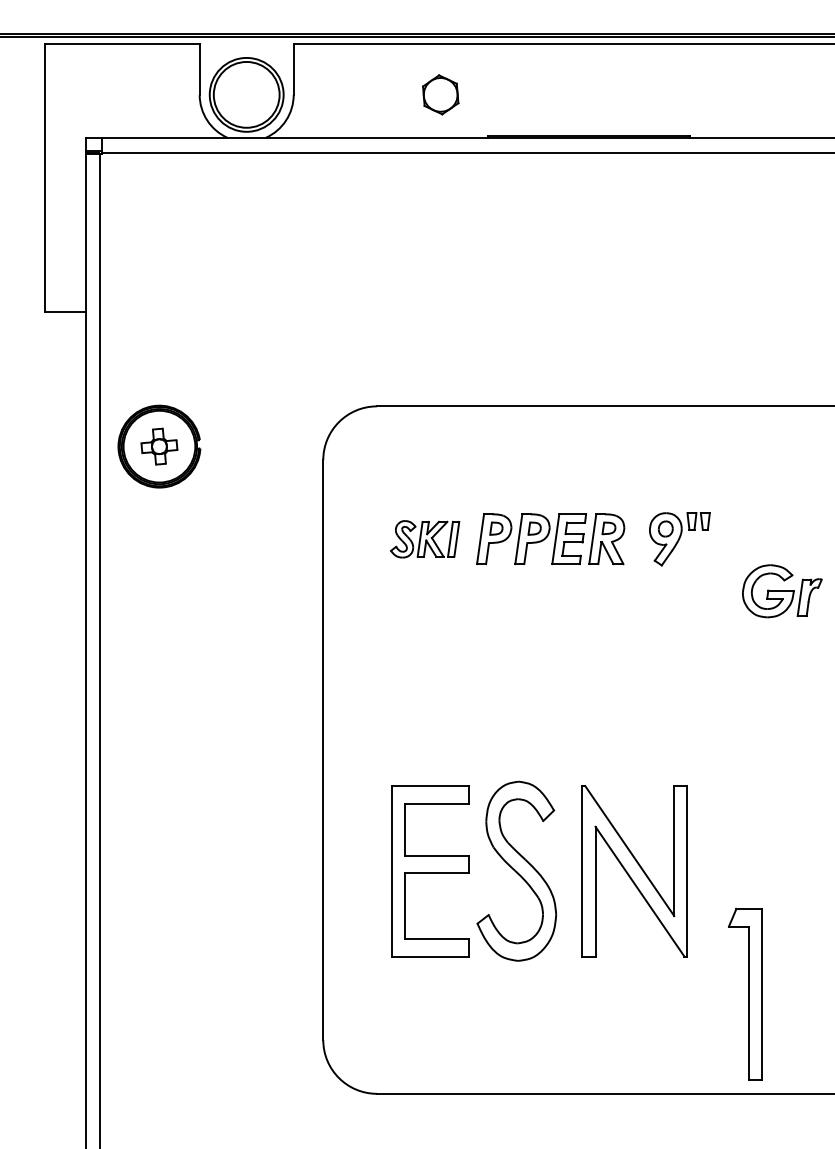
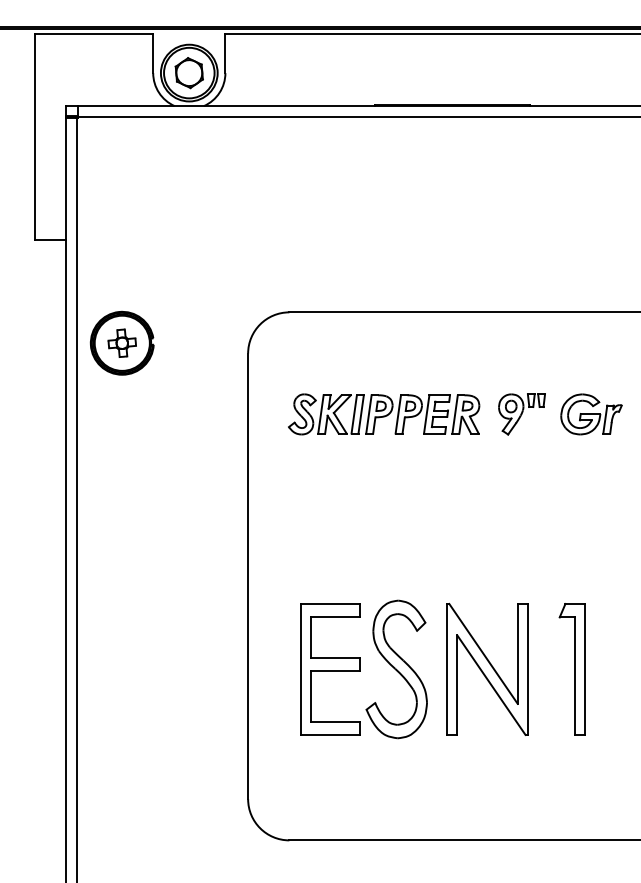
part: (440, 94) -> (189, 72), moved
part: (424, 539) -> (325, 414), size x1.43
part: (782, 591) -> (591, 414), moved
part: (745, 994) -> (572, 669), moved

